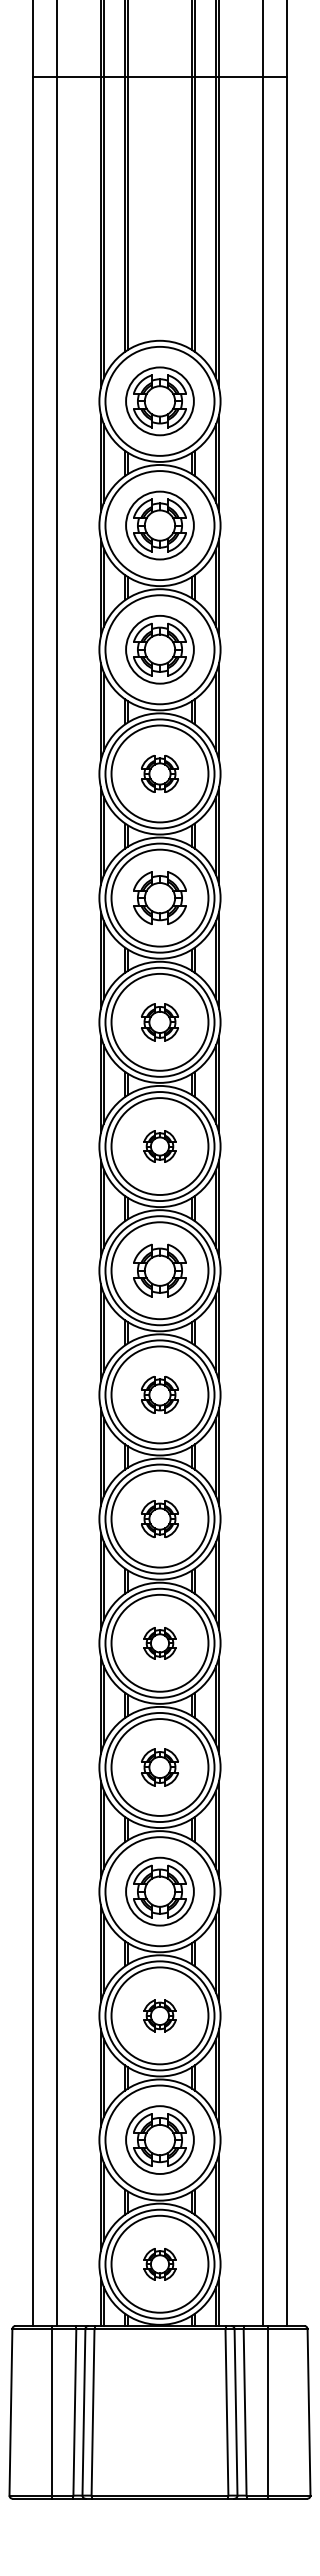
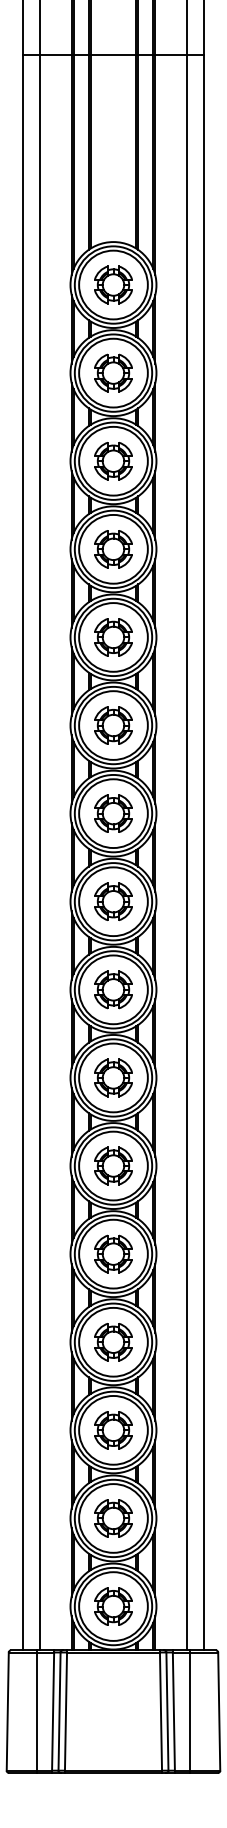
circle: (159, 400) -> (113, 284), size x1.43
circle: (159, 525) -> (113, 373), size x1.43
circle: (159, 649) -> (113, 461), size x1.43
part: (159, 773) -> (113, 549), size x1.43
part: (159, 1022) -> (113, 725), size x1.43
part: (159, 1146) -> (113, 813), size x1.67
part: (159, 1394) -> (113, 989), size x1.43
part: (159, 1518) -> (113, 1077), size x1.43
part: (159, 1643) -> (113, 1166), size x1.67
part: (159, 1767) -> (113, 1254), size x1.43
circle: (159, 1891) -> (113, 1342), size x1.43
part: (159, 2015) -> (113, 1430), size x1.67
circle: (159, 2139) -> (113, 1518), size x1.43
part: (159, 2264) -> (113, 1606), size x1.67

